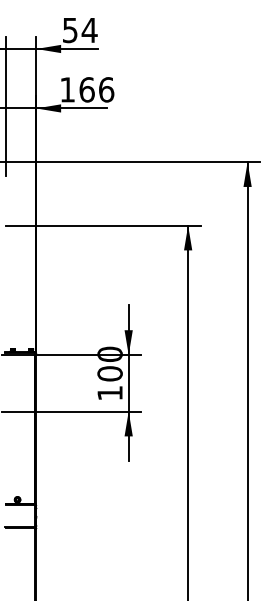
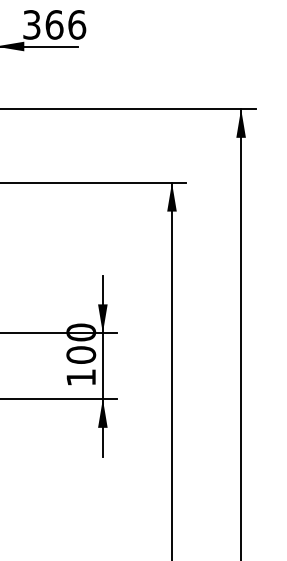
text: (67, 89) -> (31, 24), 166 -> 366

